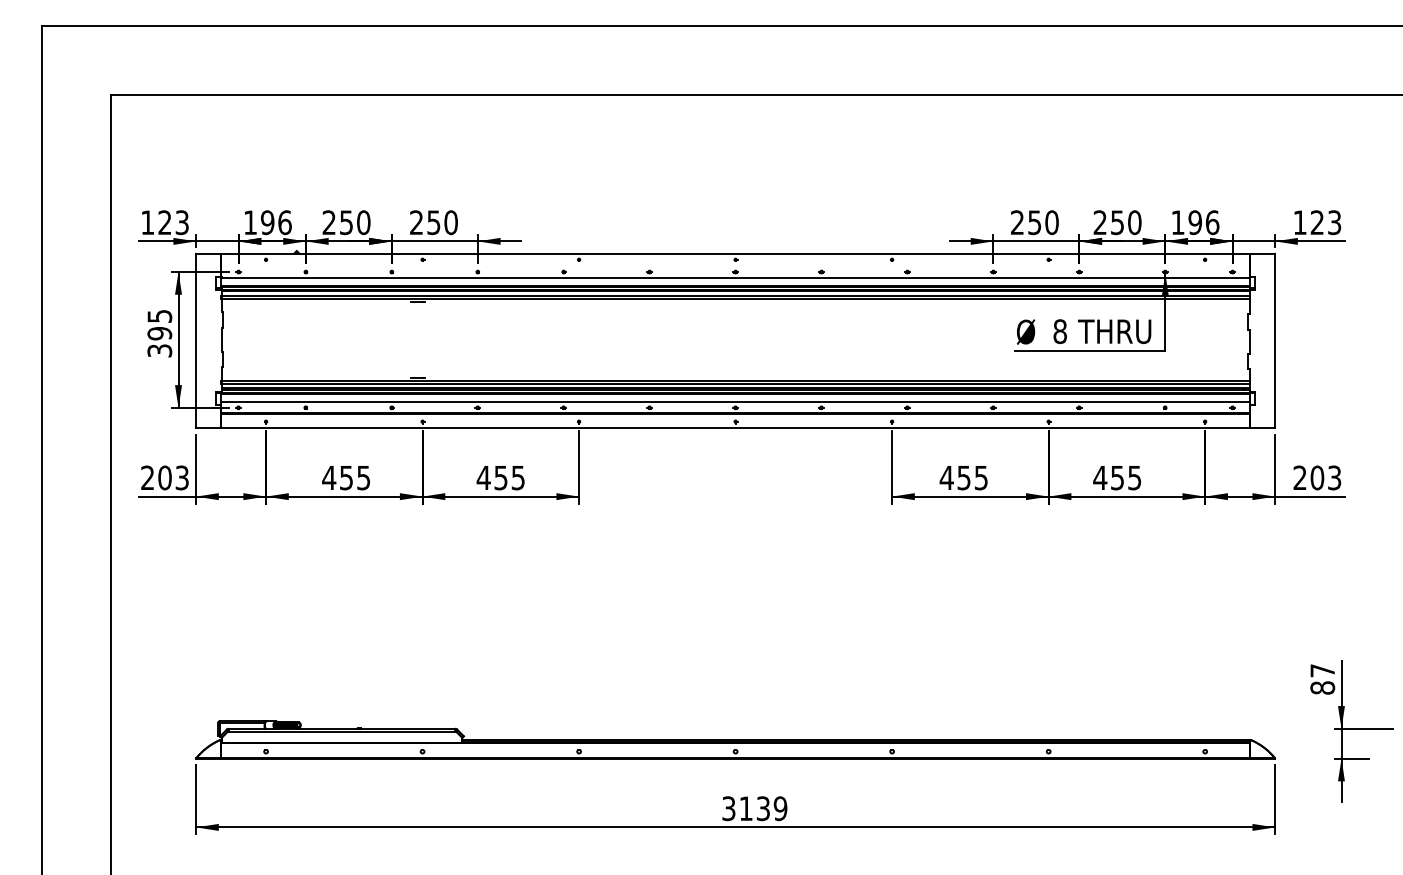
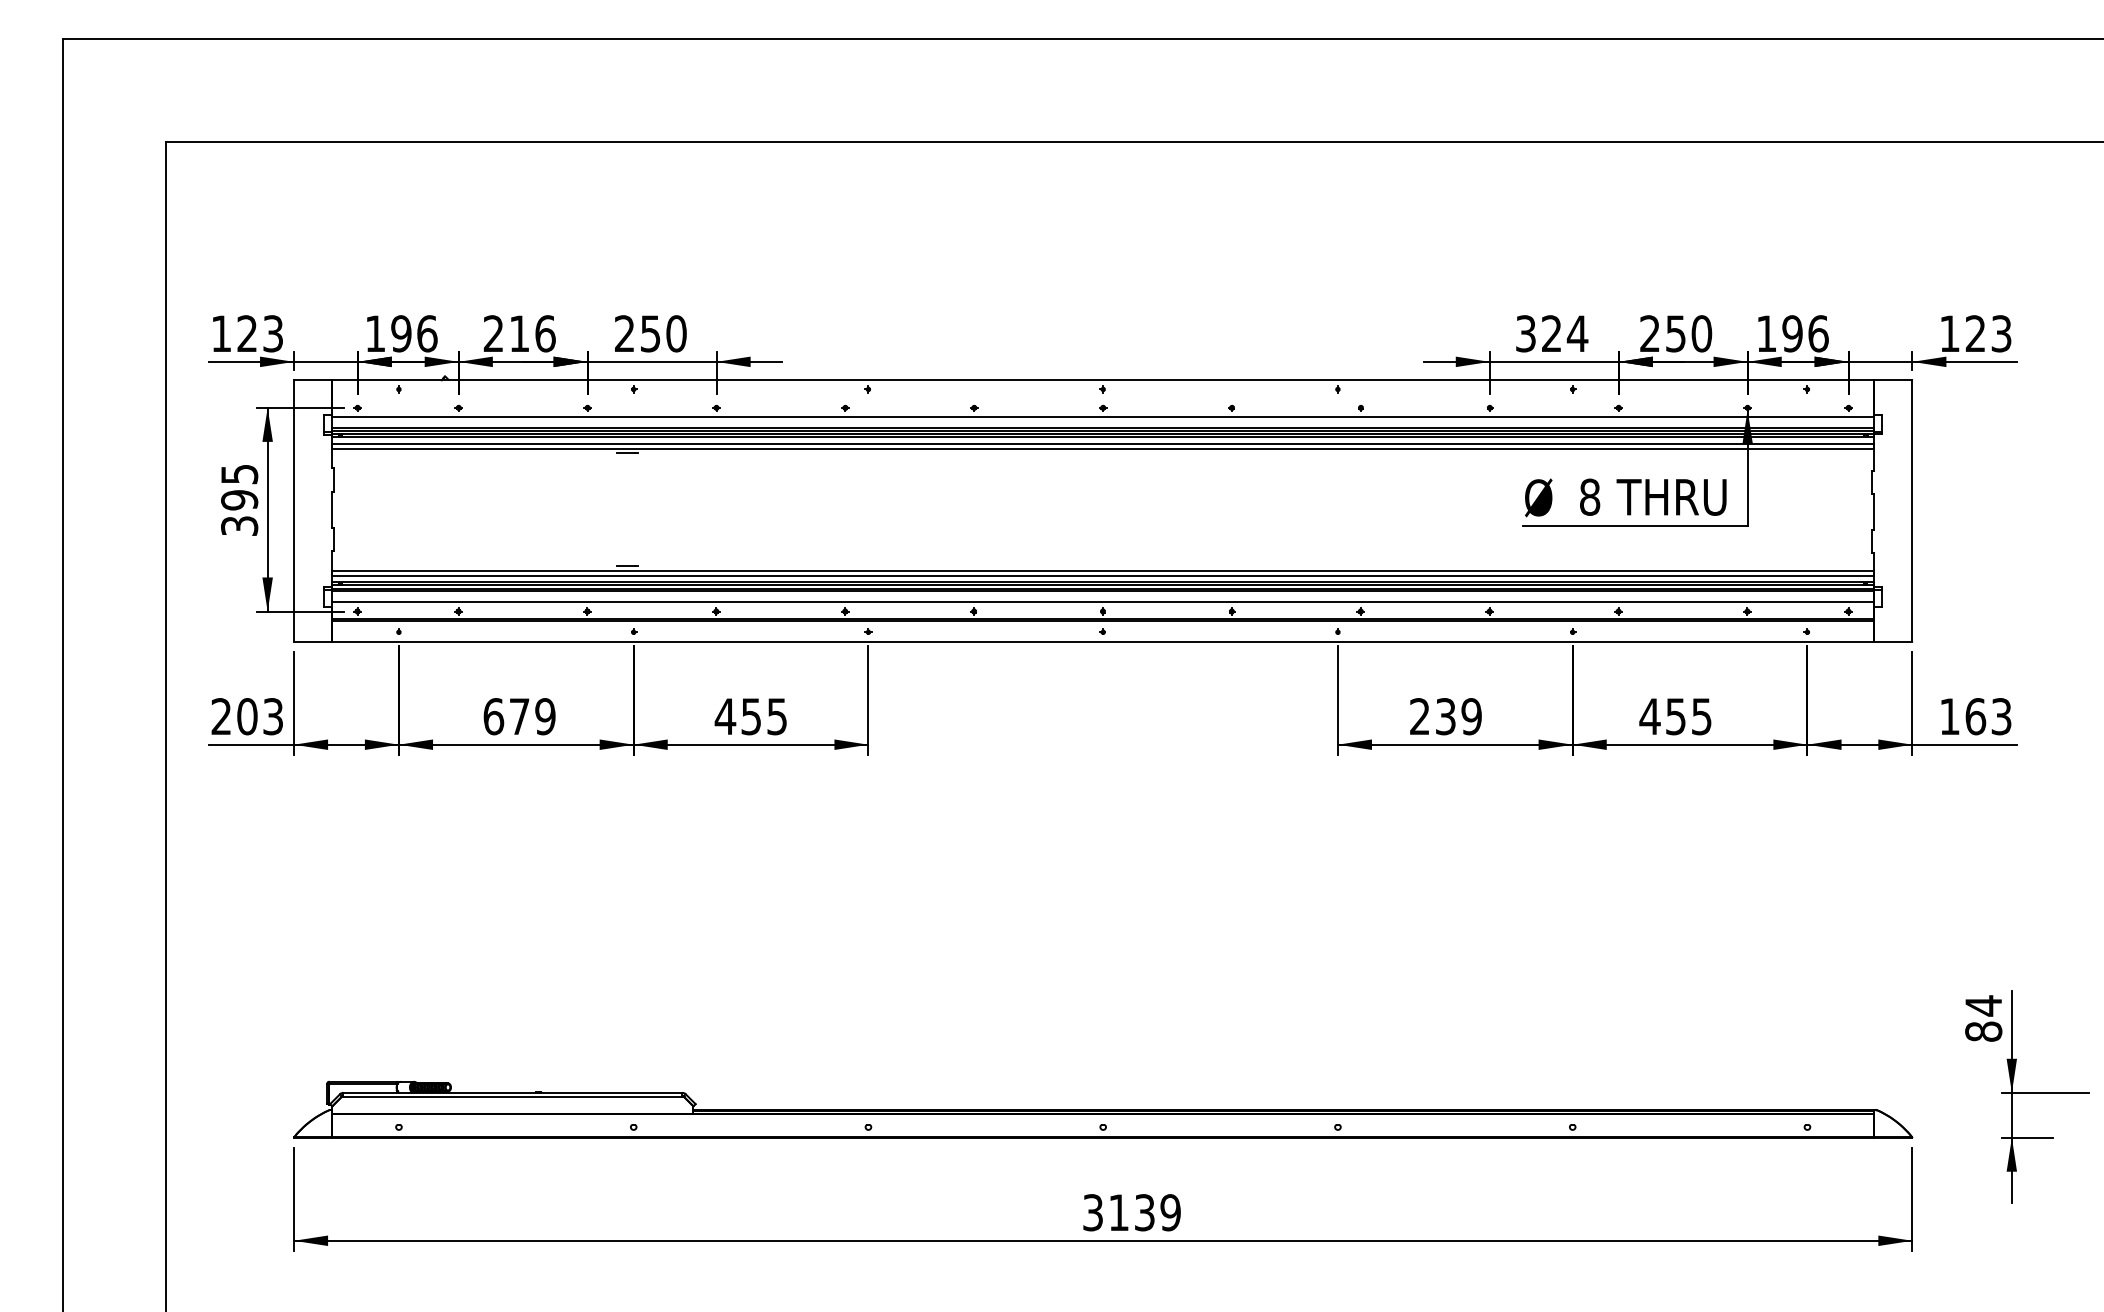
text: (355, 222) -> (533, 333), 250 -> 216
text: (1035, 222) -> (1552, 333), 250 -> 324
text: (346, 477) -> (519, 715), 455 -> 679
text: (963, 477) -> (1444, 715), 455 -> 239
text: (1308, 477) -> (1962, 715), 203 -> 163
text: (1322, 670) -> (1983, 1005), 87 -> 84

